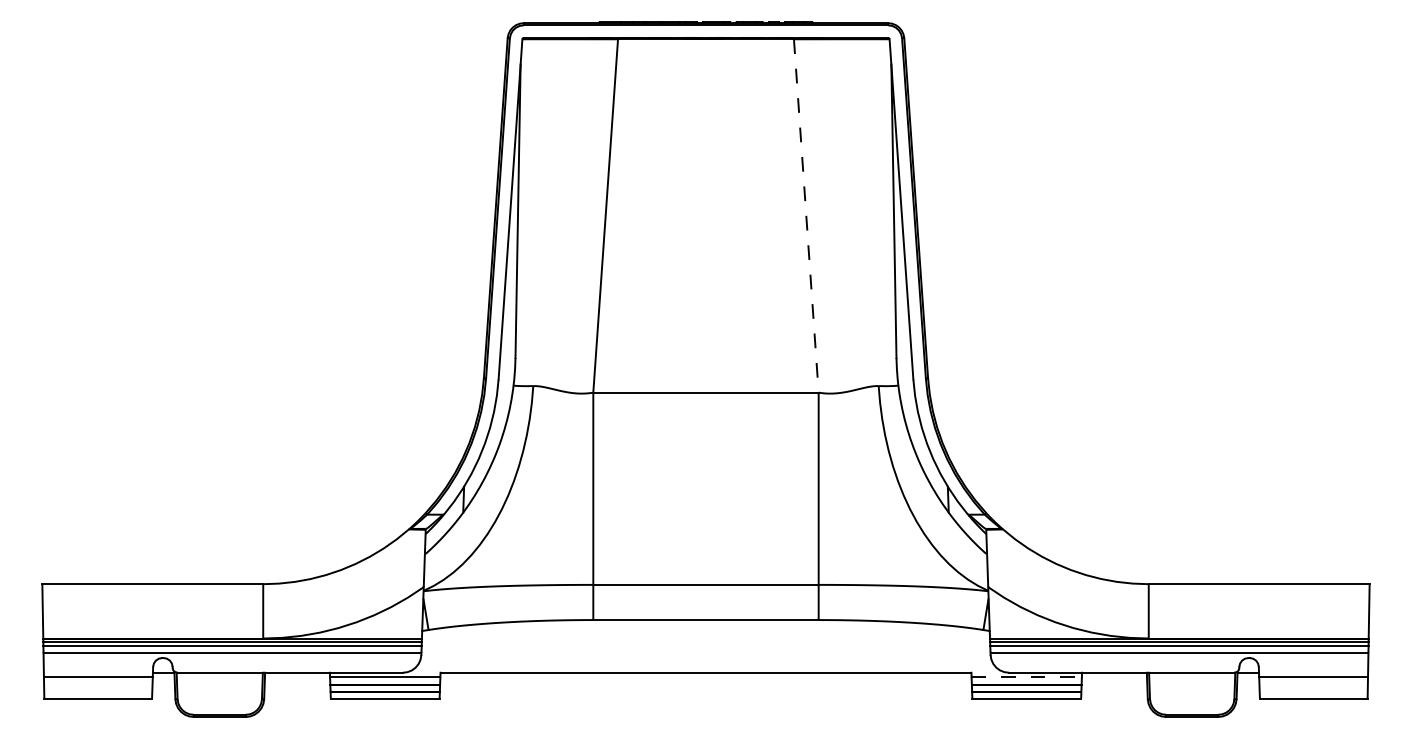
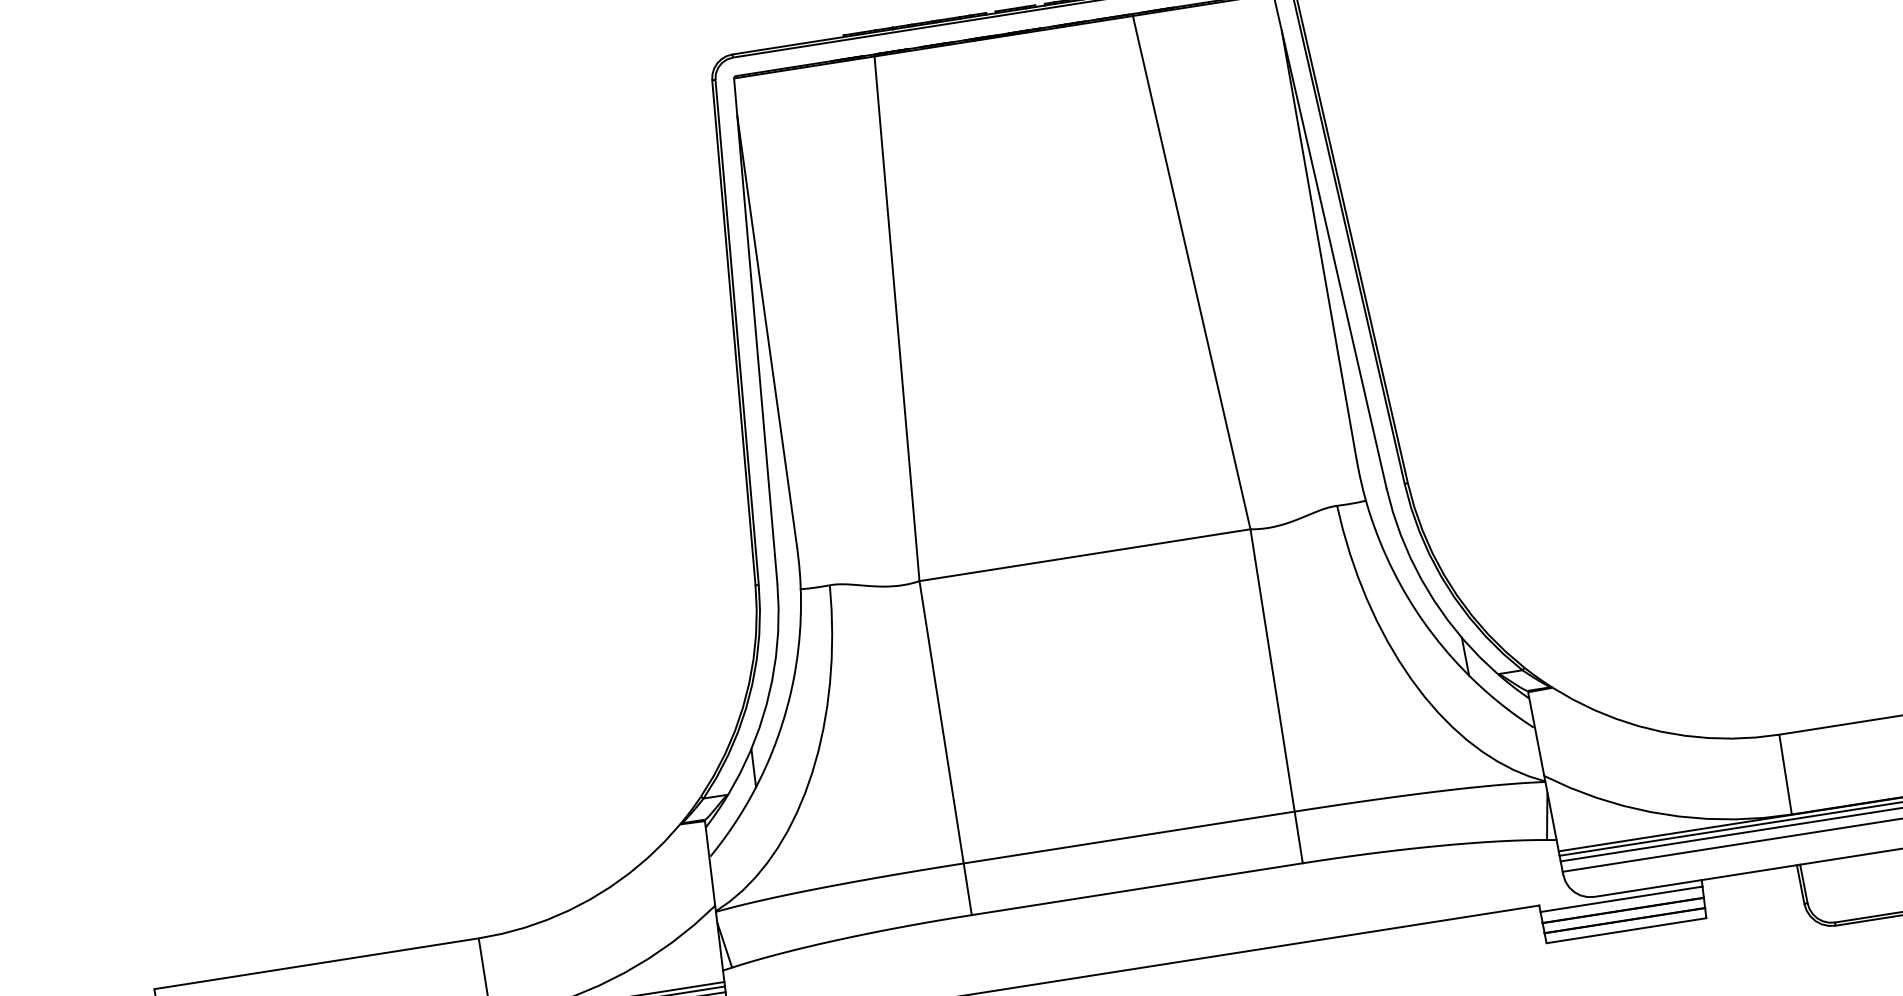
line: (806, 216) -> (1192, 273), dashed -> solid
line: (1027, 677) -> (1622, 899), dashed -> solid

